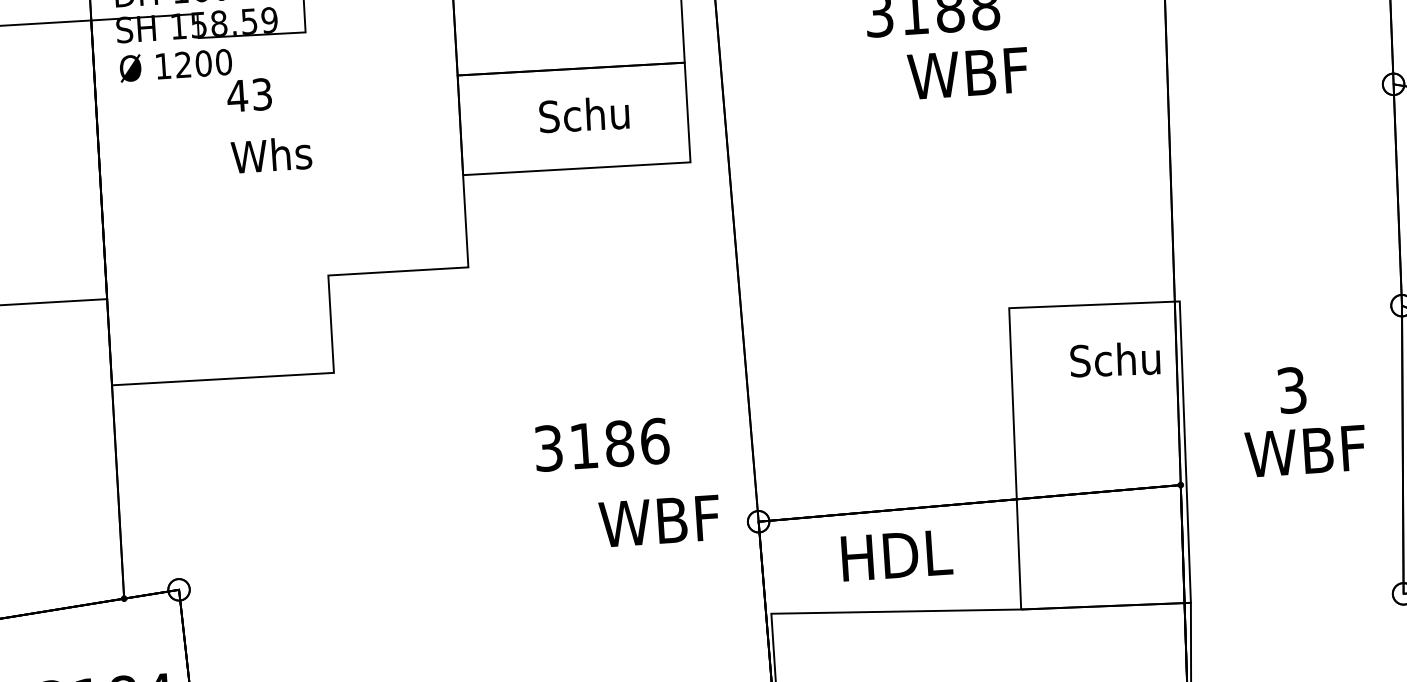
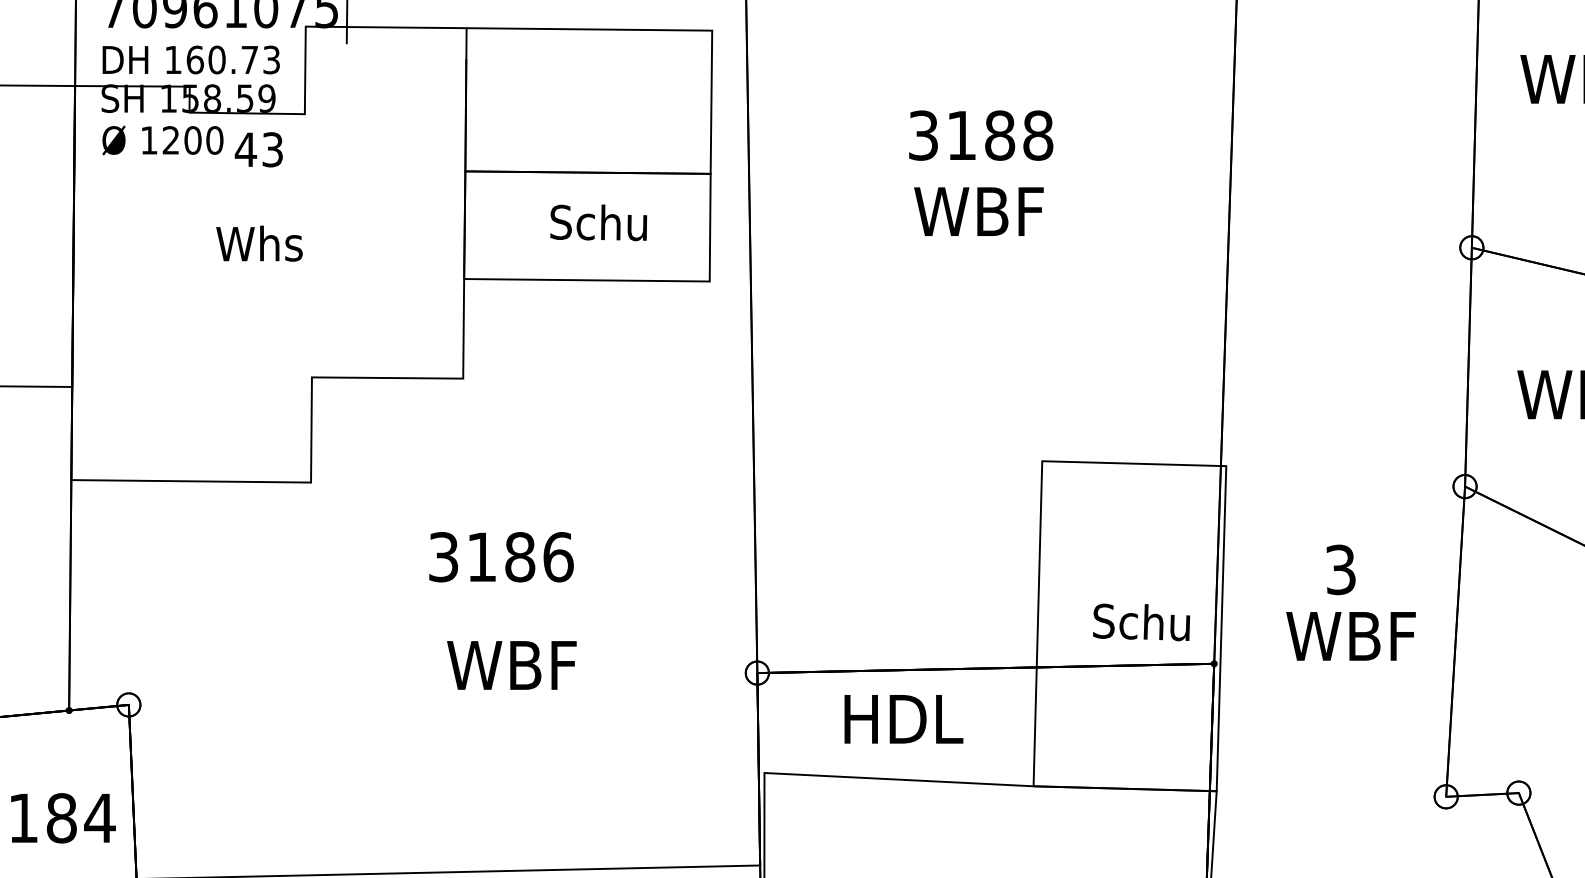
text: (967, 73) -> (978, 211), moved
text: (249, 95) -> (258, 149), moved
text: (1115, 359) -> (1141, 622), moved
text: (602, 445) -> (501, 557), moved
text: (659, 521) -> (511, 665), moved

